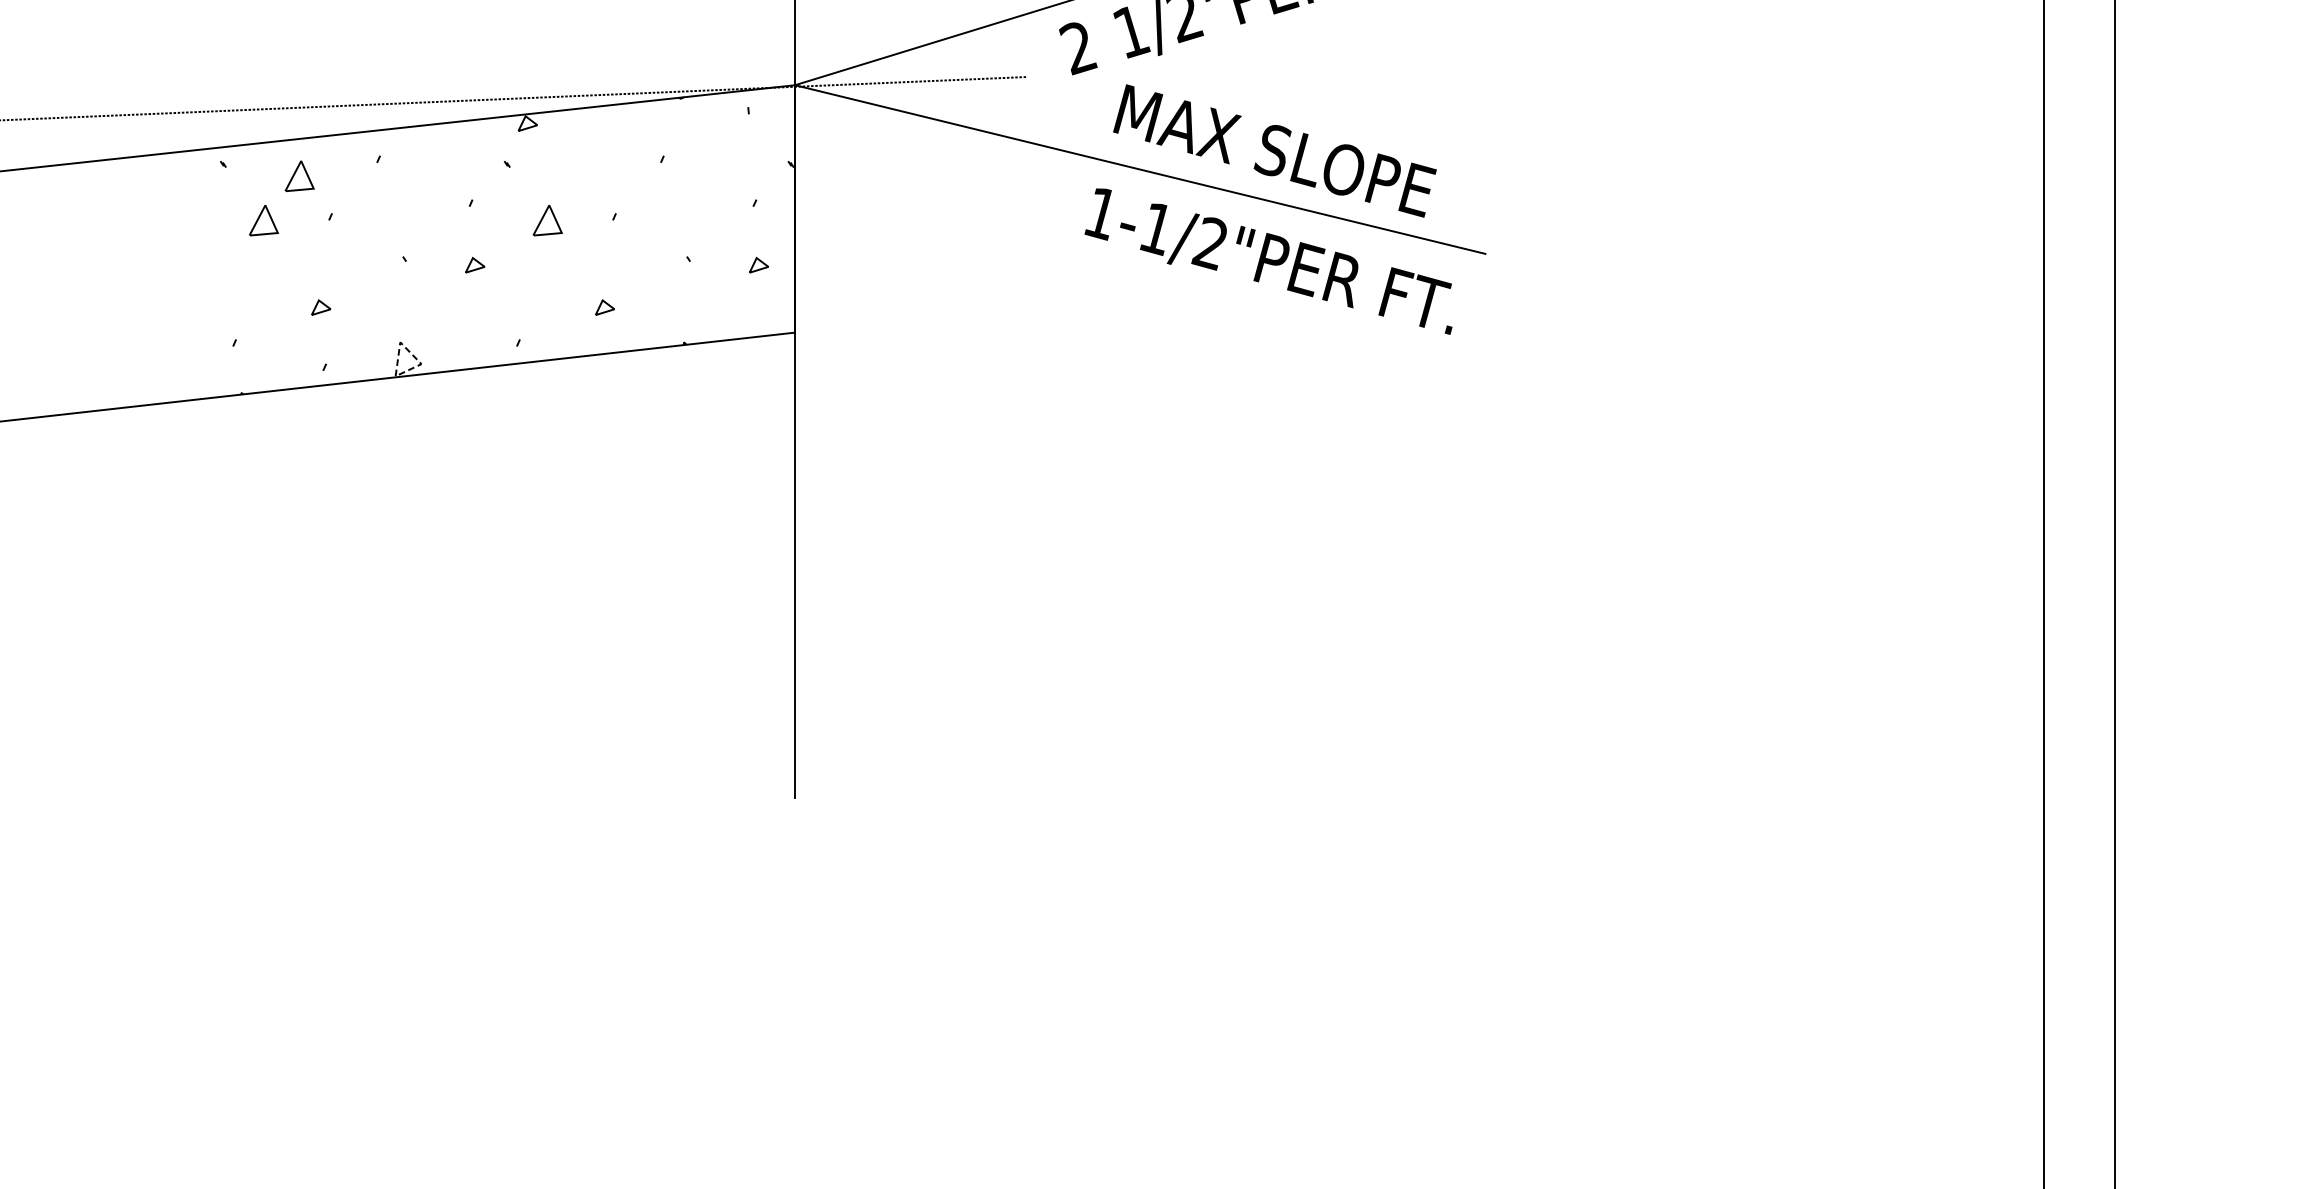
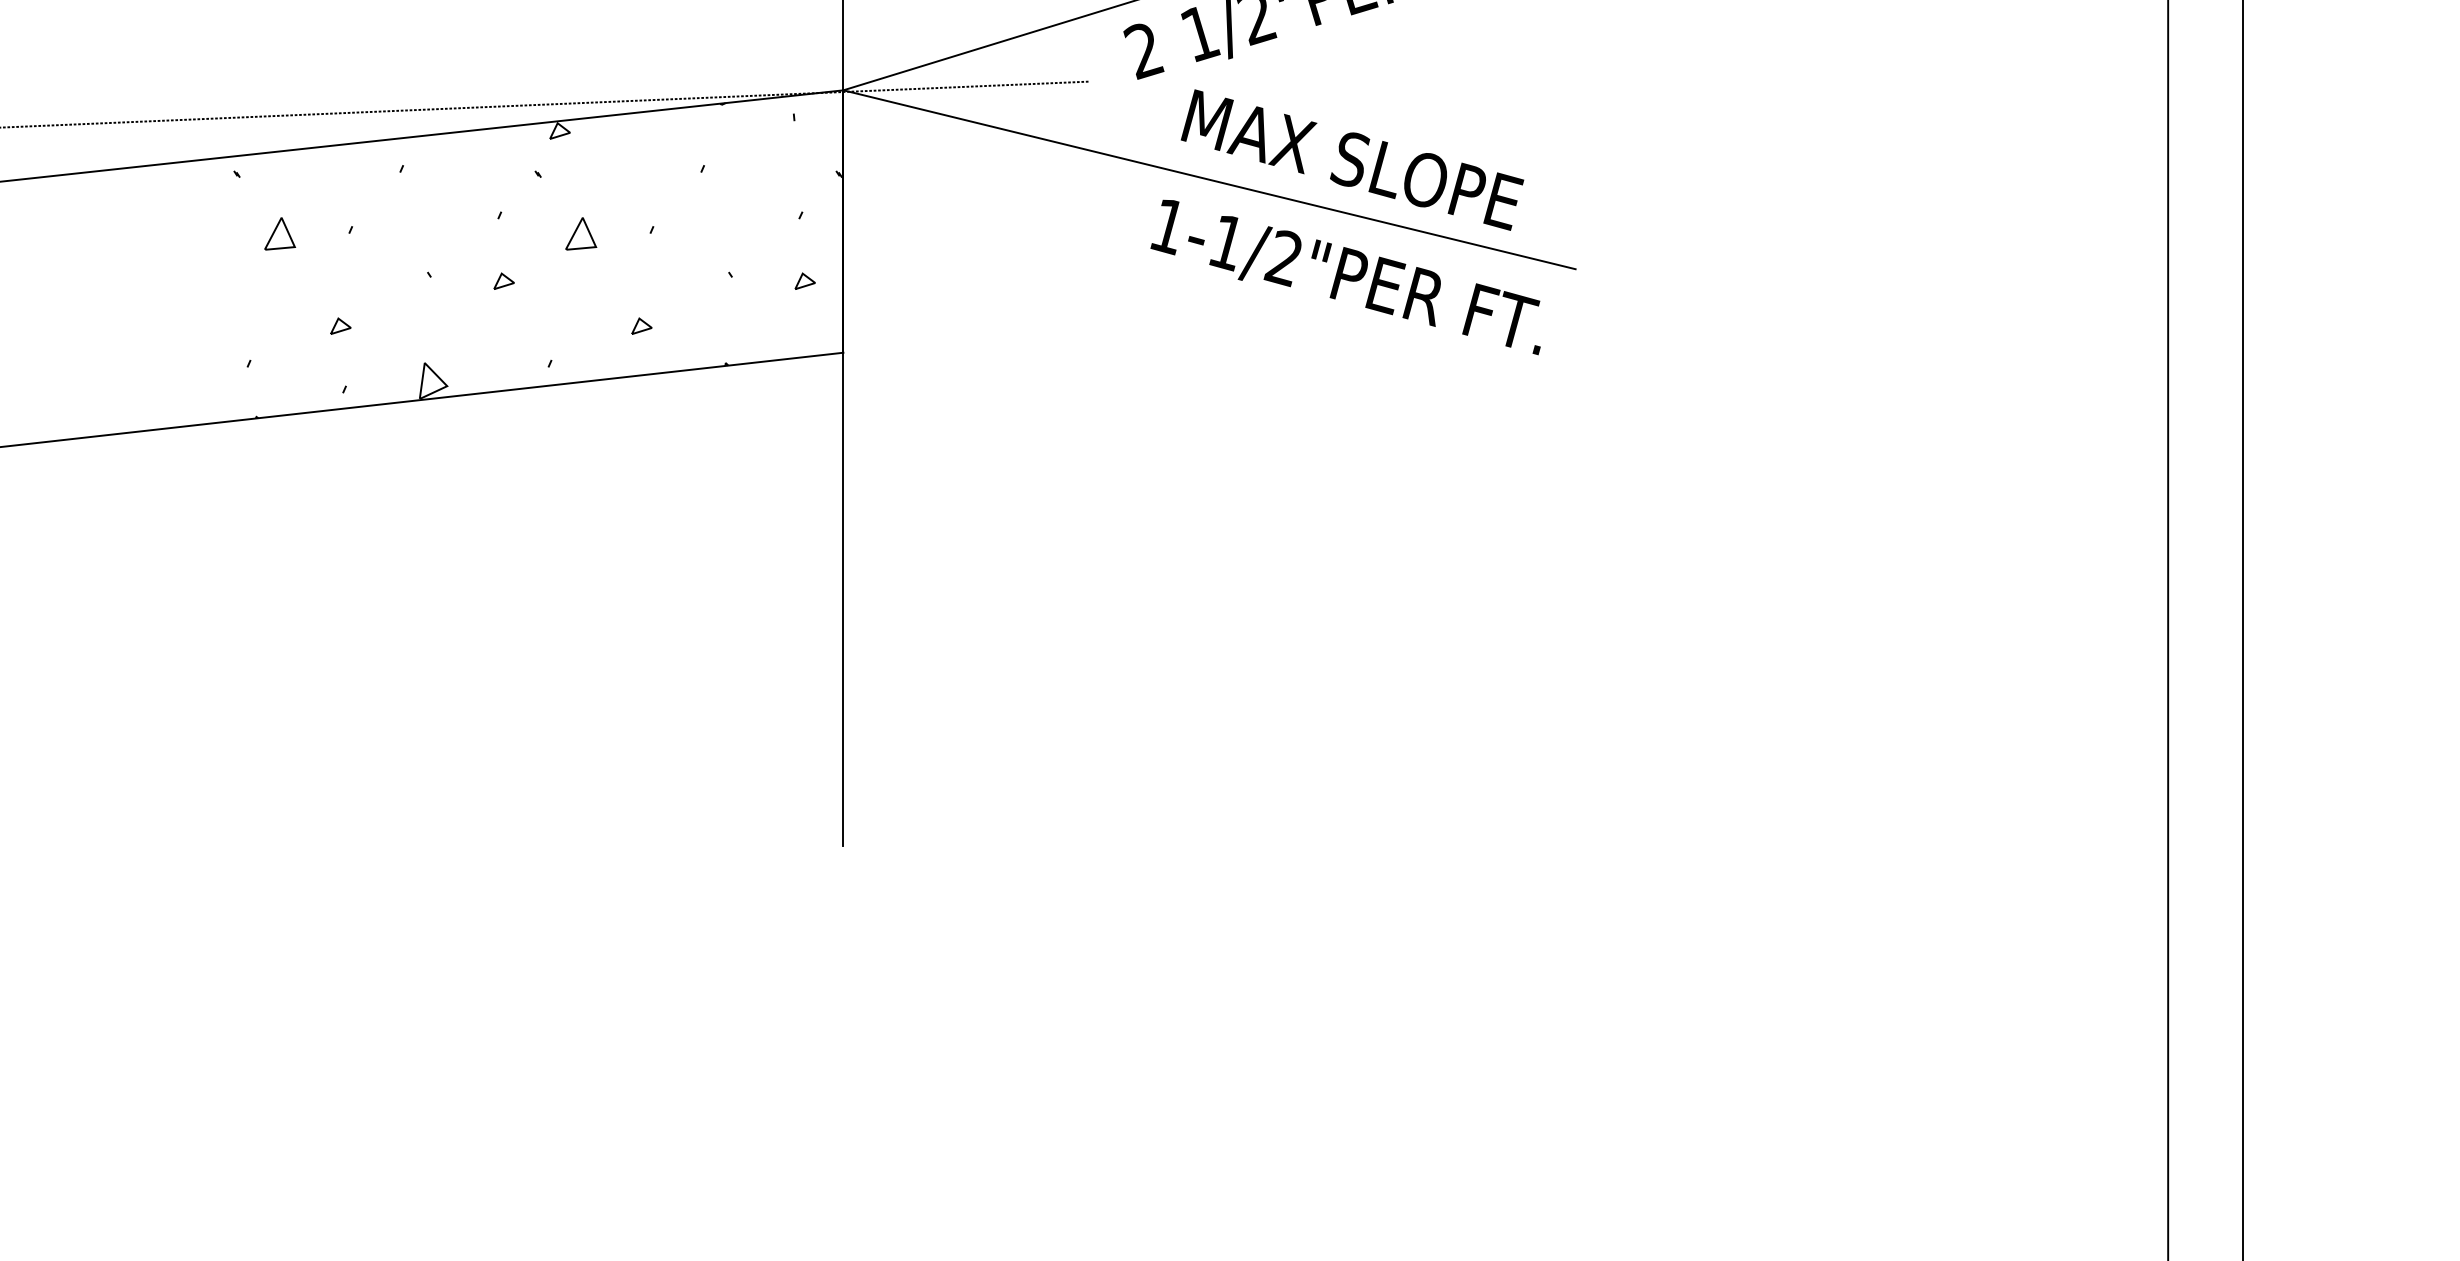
line: (295, 174) -> (313, 184), removed
line: (408, 351) -> (433, 372), dashed -> solid

